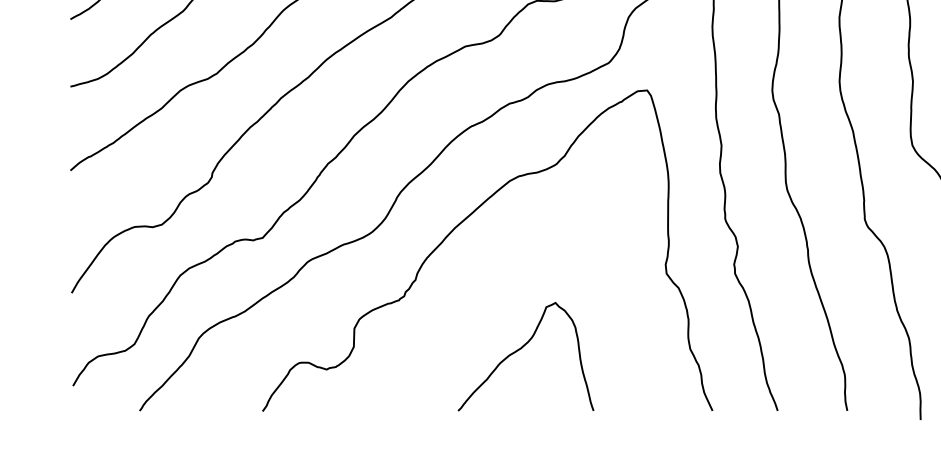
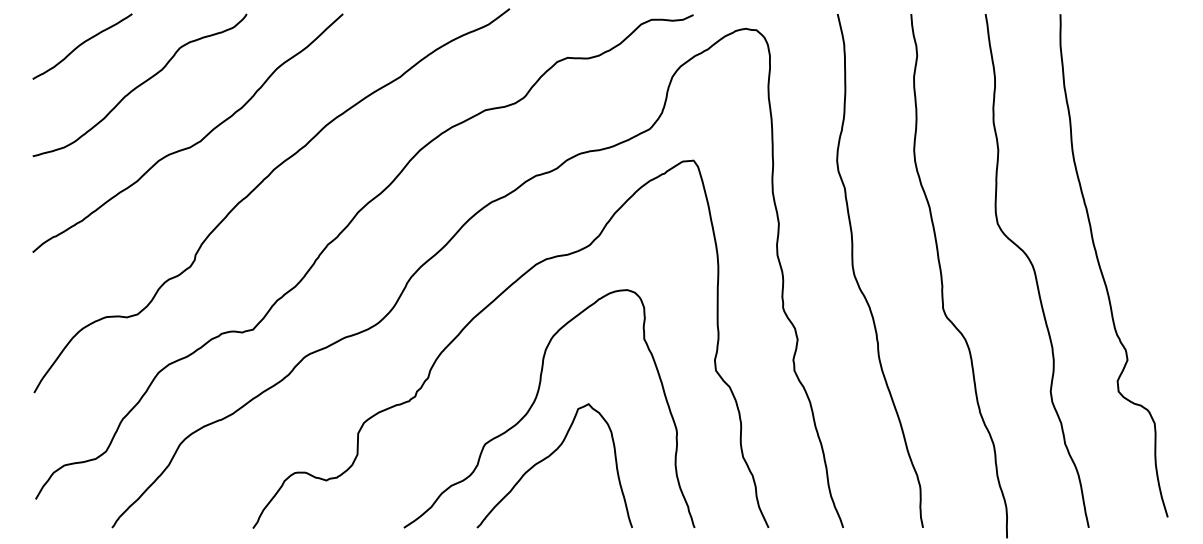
curve: (509, 300) -> (535, 401), added

